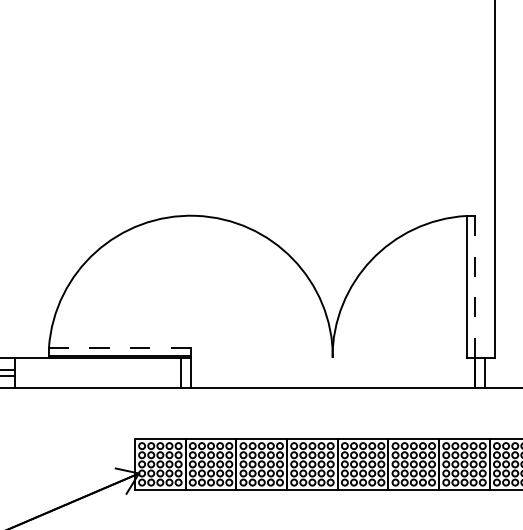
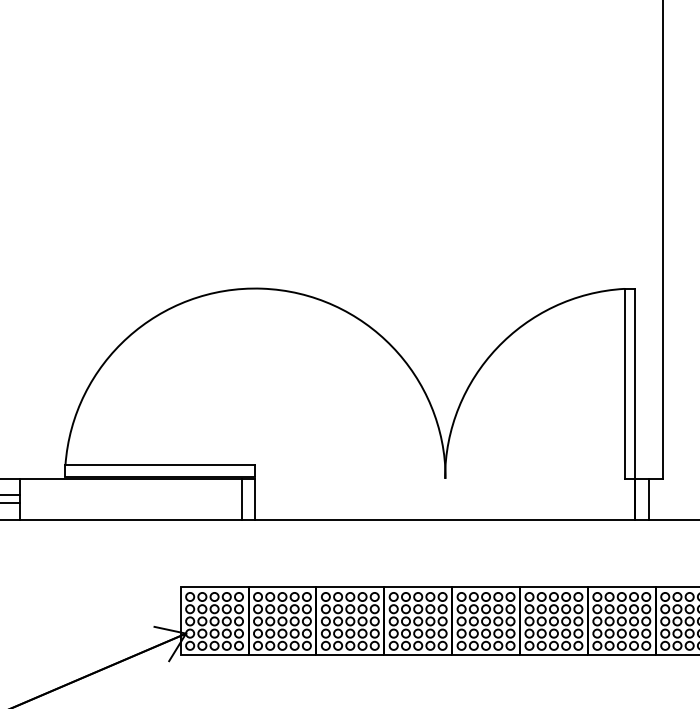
line: (474, 287) -> (635, 384), dashed -> solid
line: (119, 347) -> (160, 465), dashed -> solid

